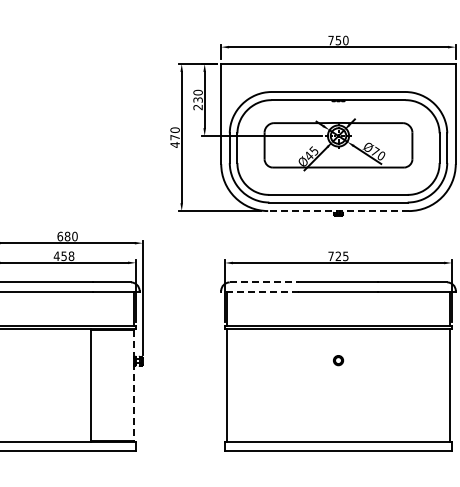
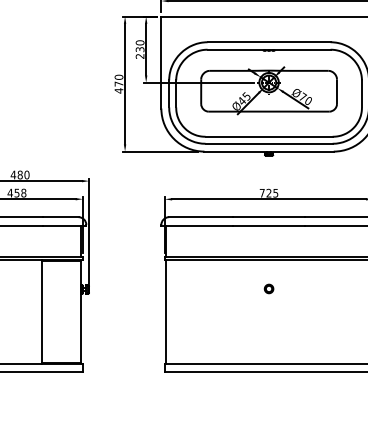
line: (338, 211) -> (269, 152), dashed -> solid
text: (60, 236) -> (13, 174), 680 -> 480
line: (264, 282) -> (201, 217), dashed -> solid
line: (259, 291) -> (196, 225), dashed -> solid
line: (134, 385) -> (81, 311), dashed -> solid

